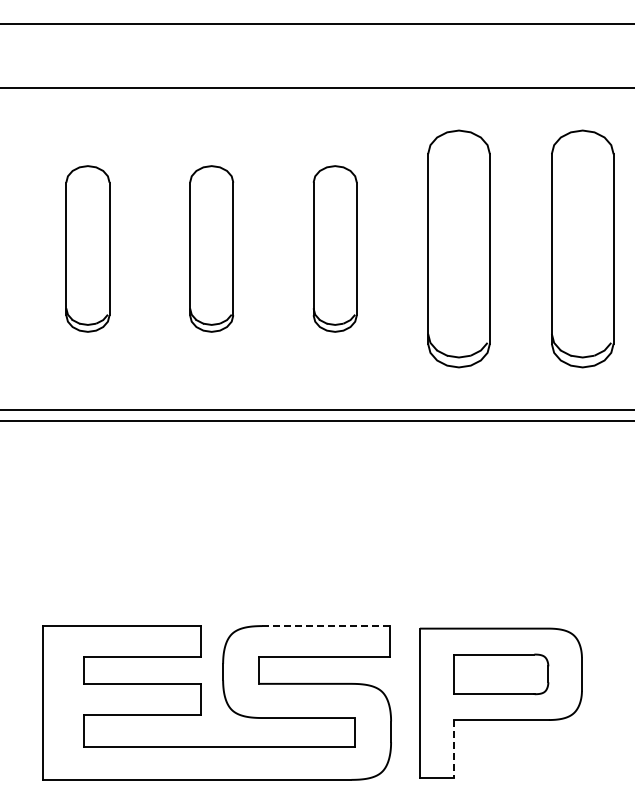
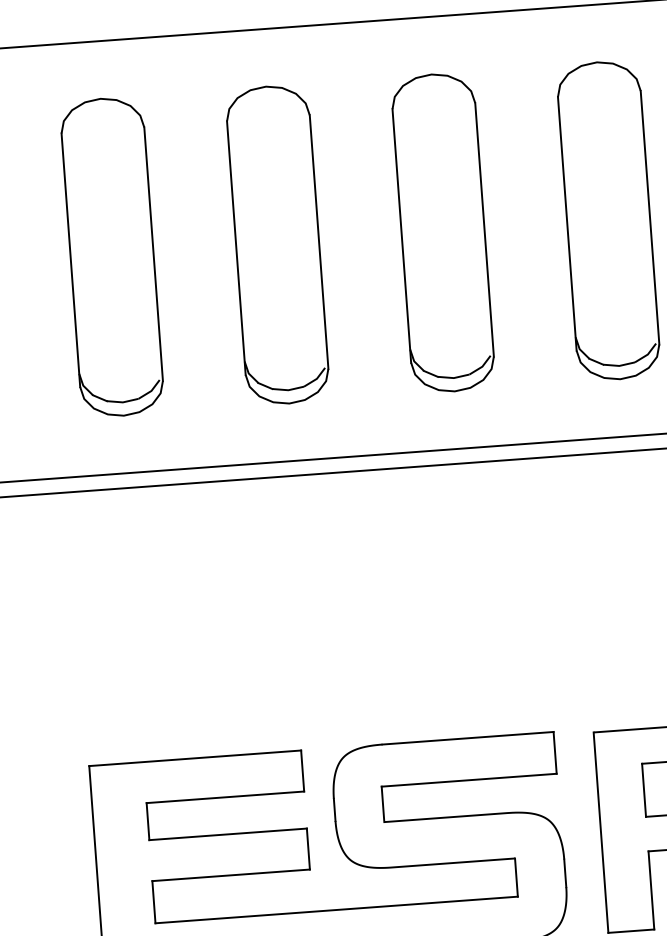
part: (87, 248) -> (111, 256), size x1.43
part: (211, 248) -> (277, 244), size x1.43
part: (334, 248) -> (442, 232), size x1.43
line: (326, 626) -> (468, 738), dashed -> solid
line: (454, 749) -> (651, 890), dashed -> solid

